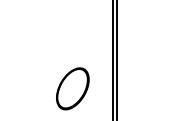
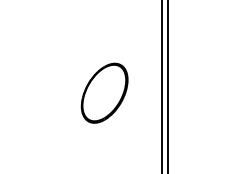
part: (72, 88) -> (104, 92), moved

